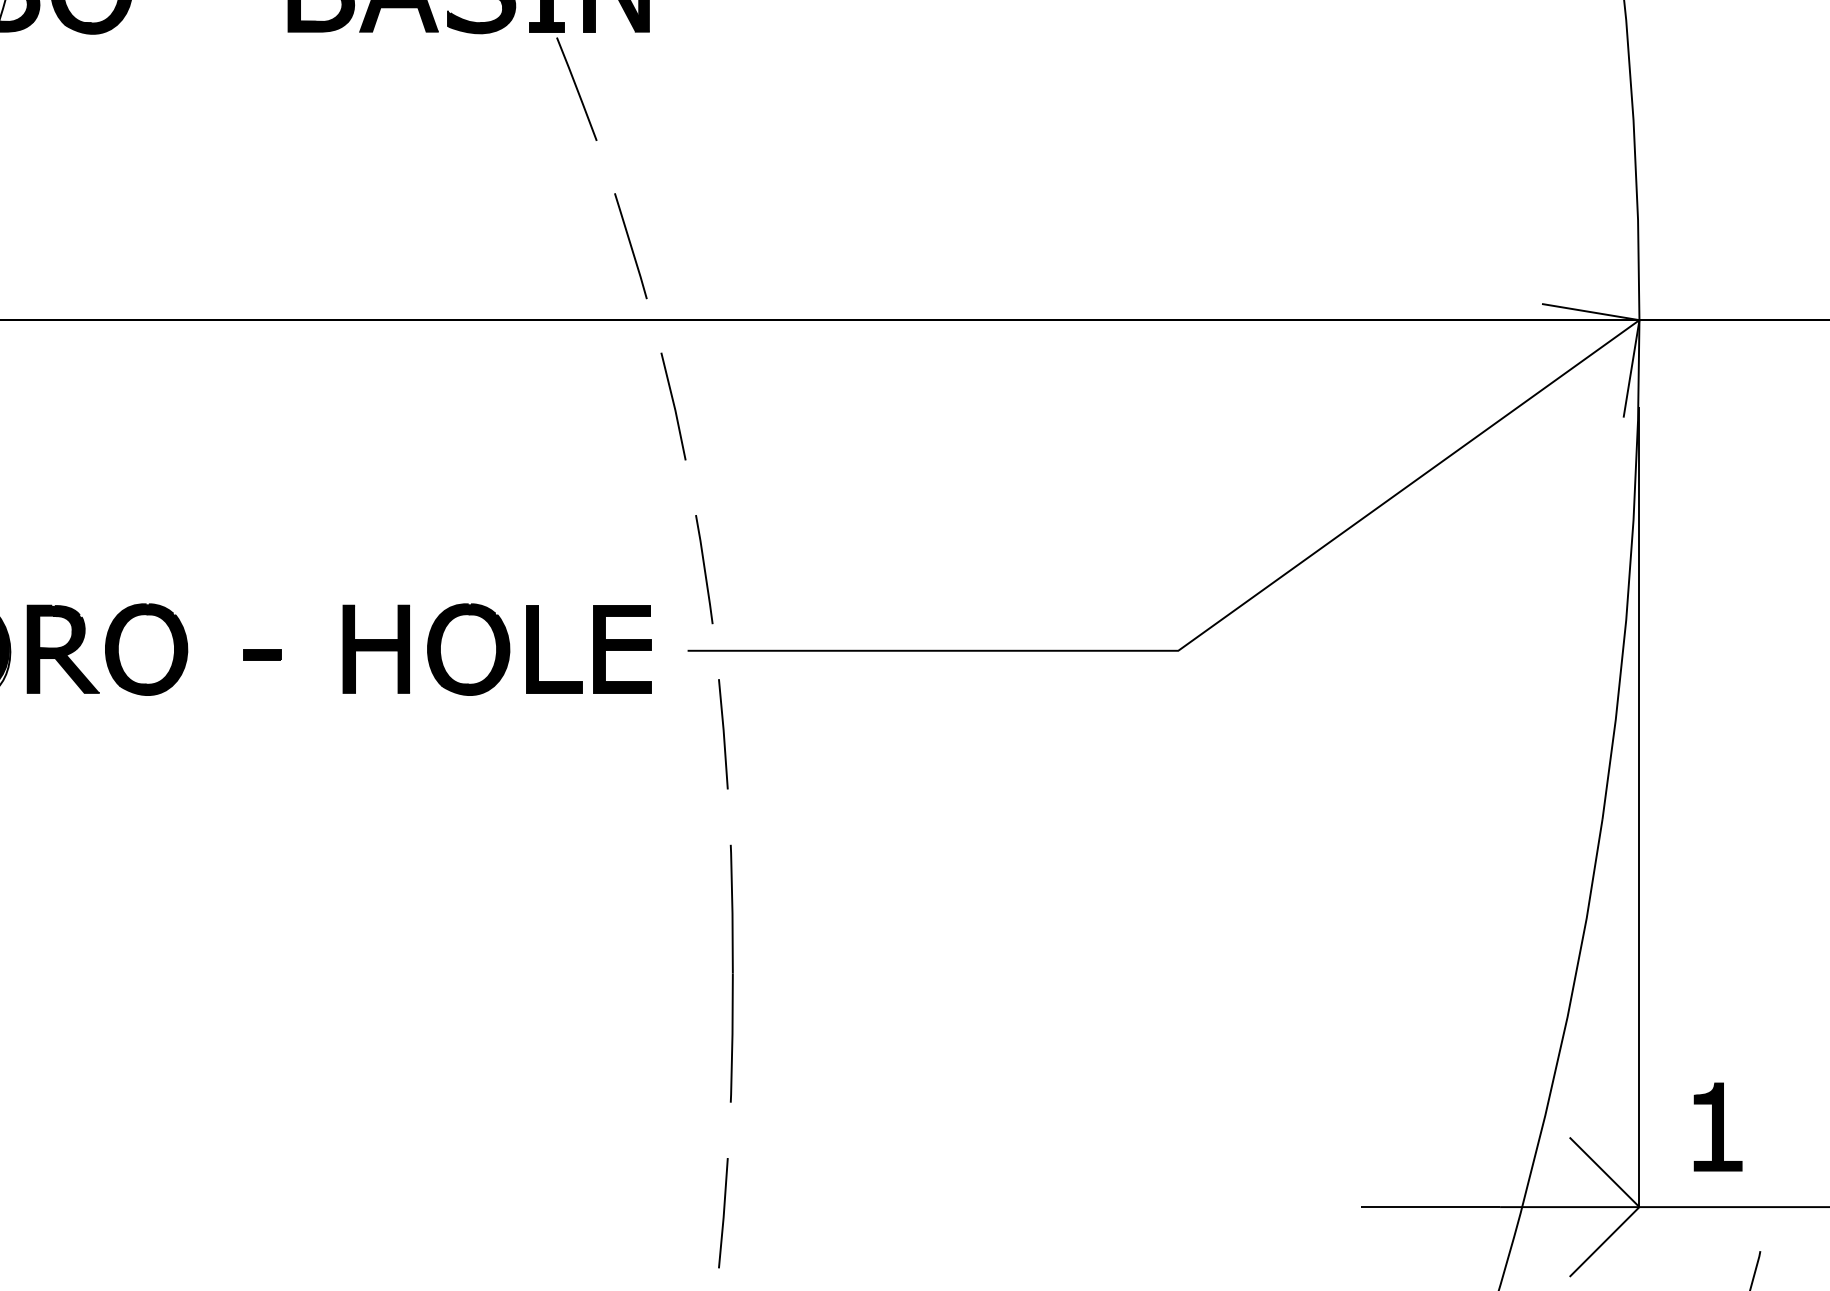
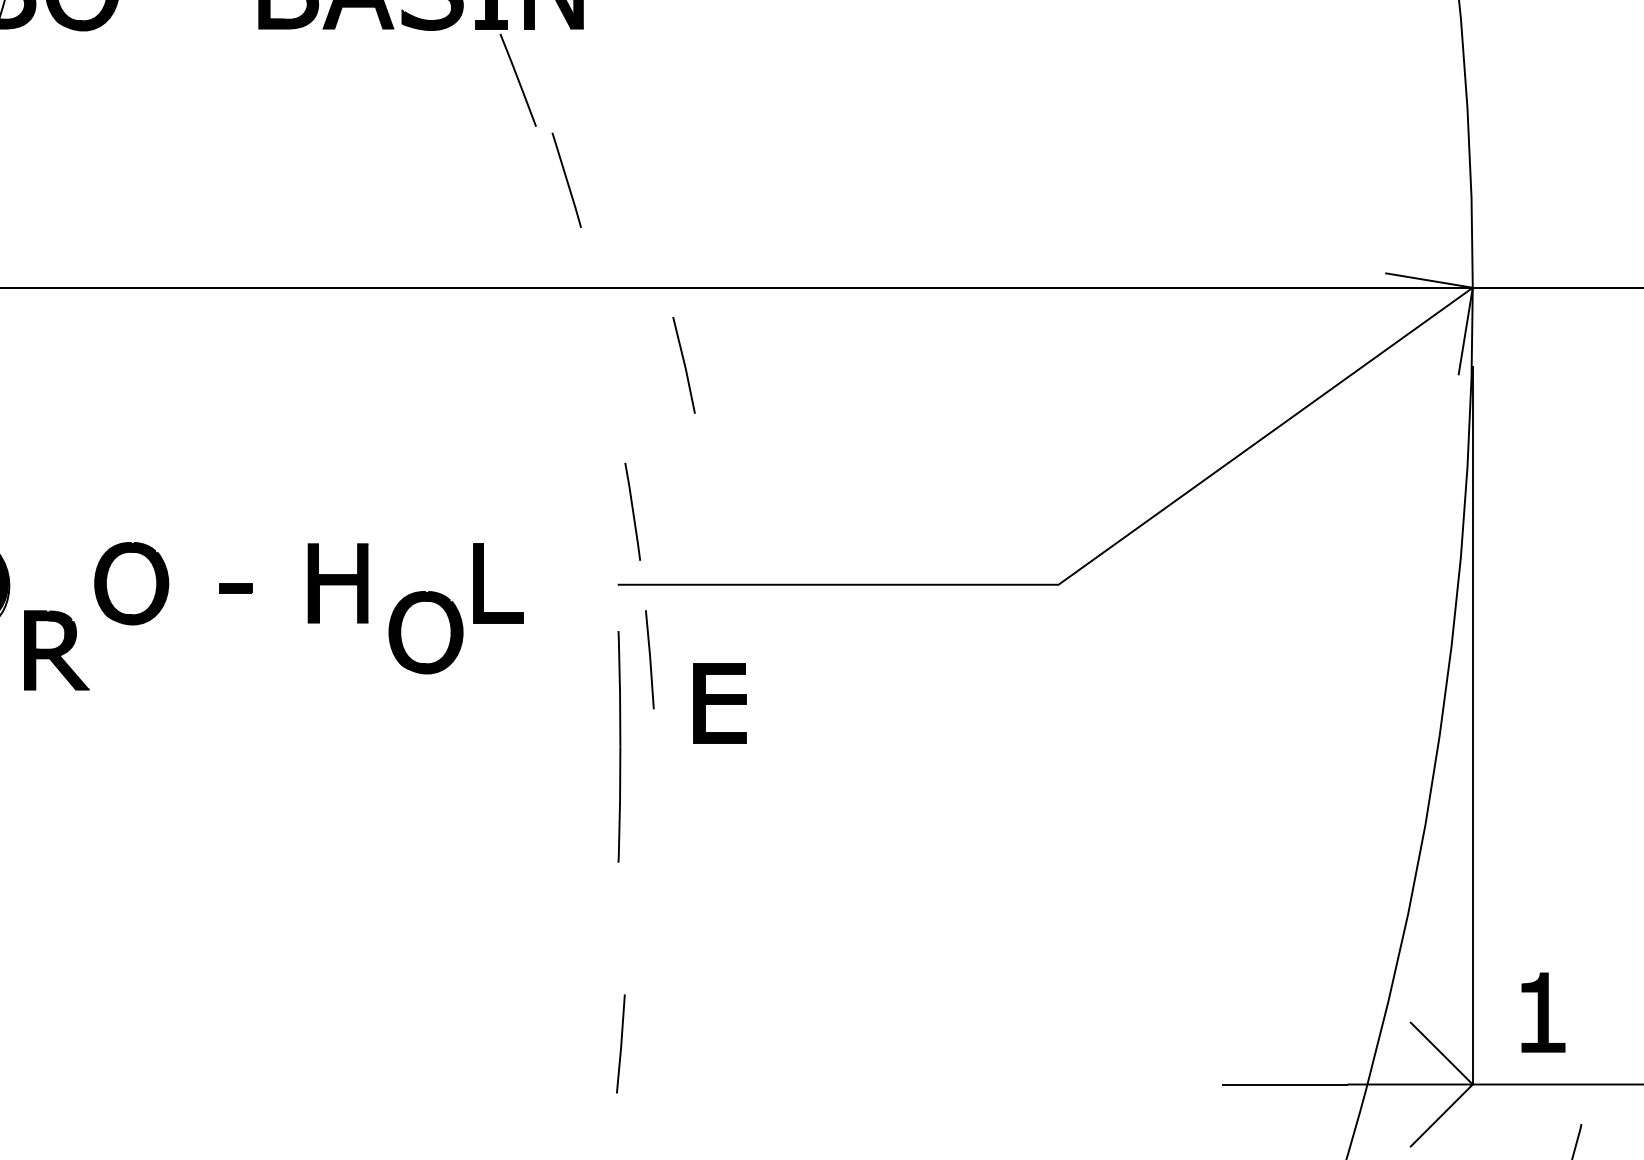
line: (630, 245) -> (566, 179), moved
line: (672, 405) -> (683, 364), moved
part: (62, 649) -> (56, 650), moved
part: (468, 649) -> (425, 632), moved
part: (621, 649) -> (719, 703), moved
part: (731, 973) -> (619, 746), moved
line: (722, 1212) -> (620, 1043), moved

